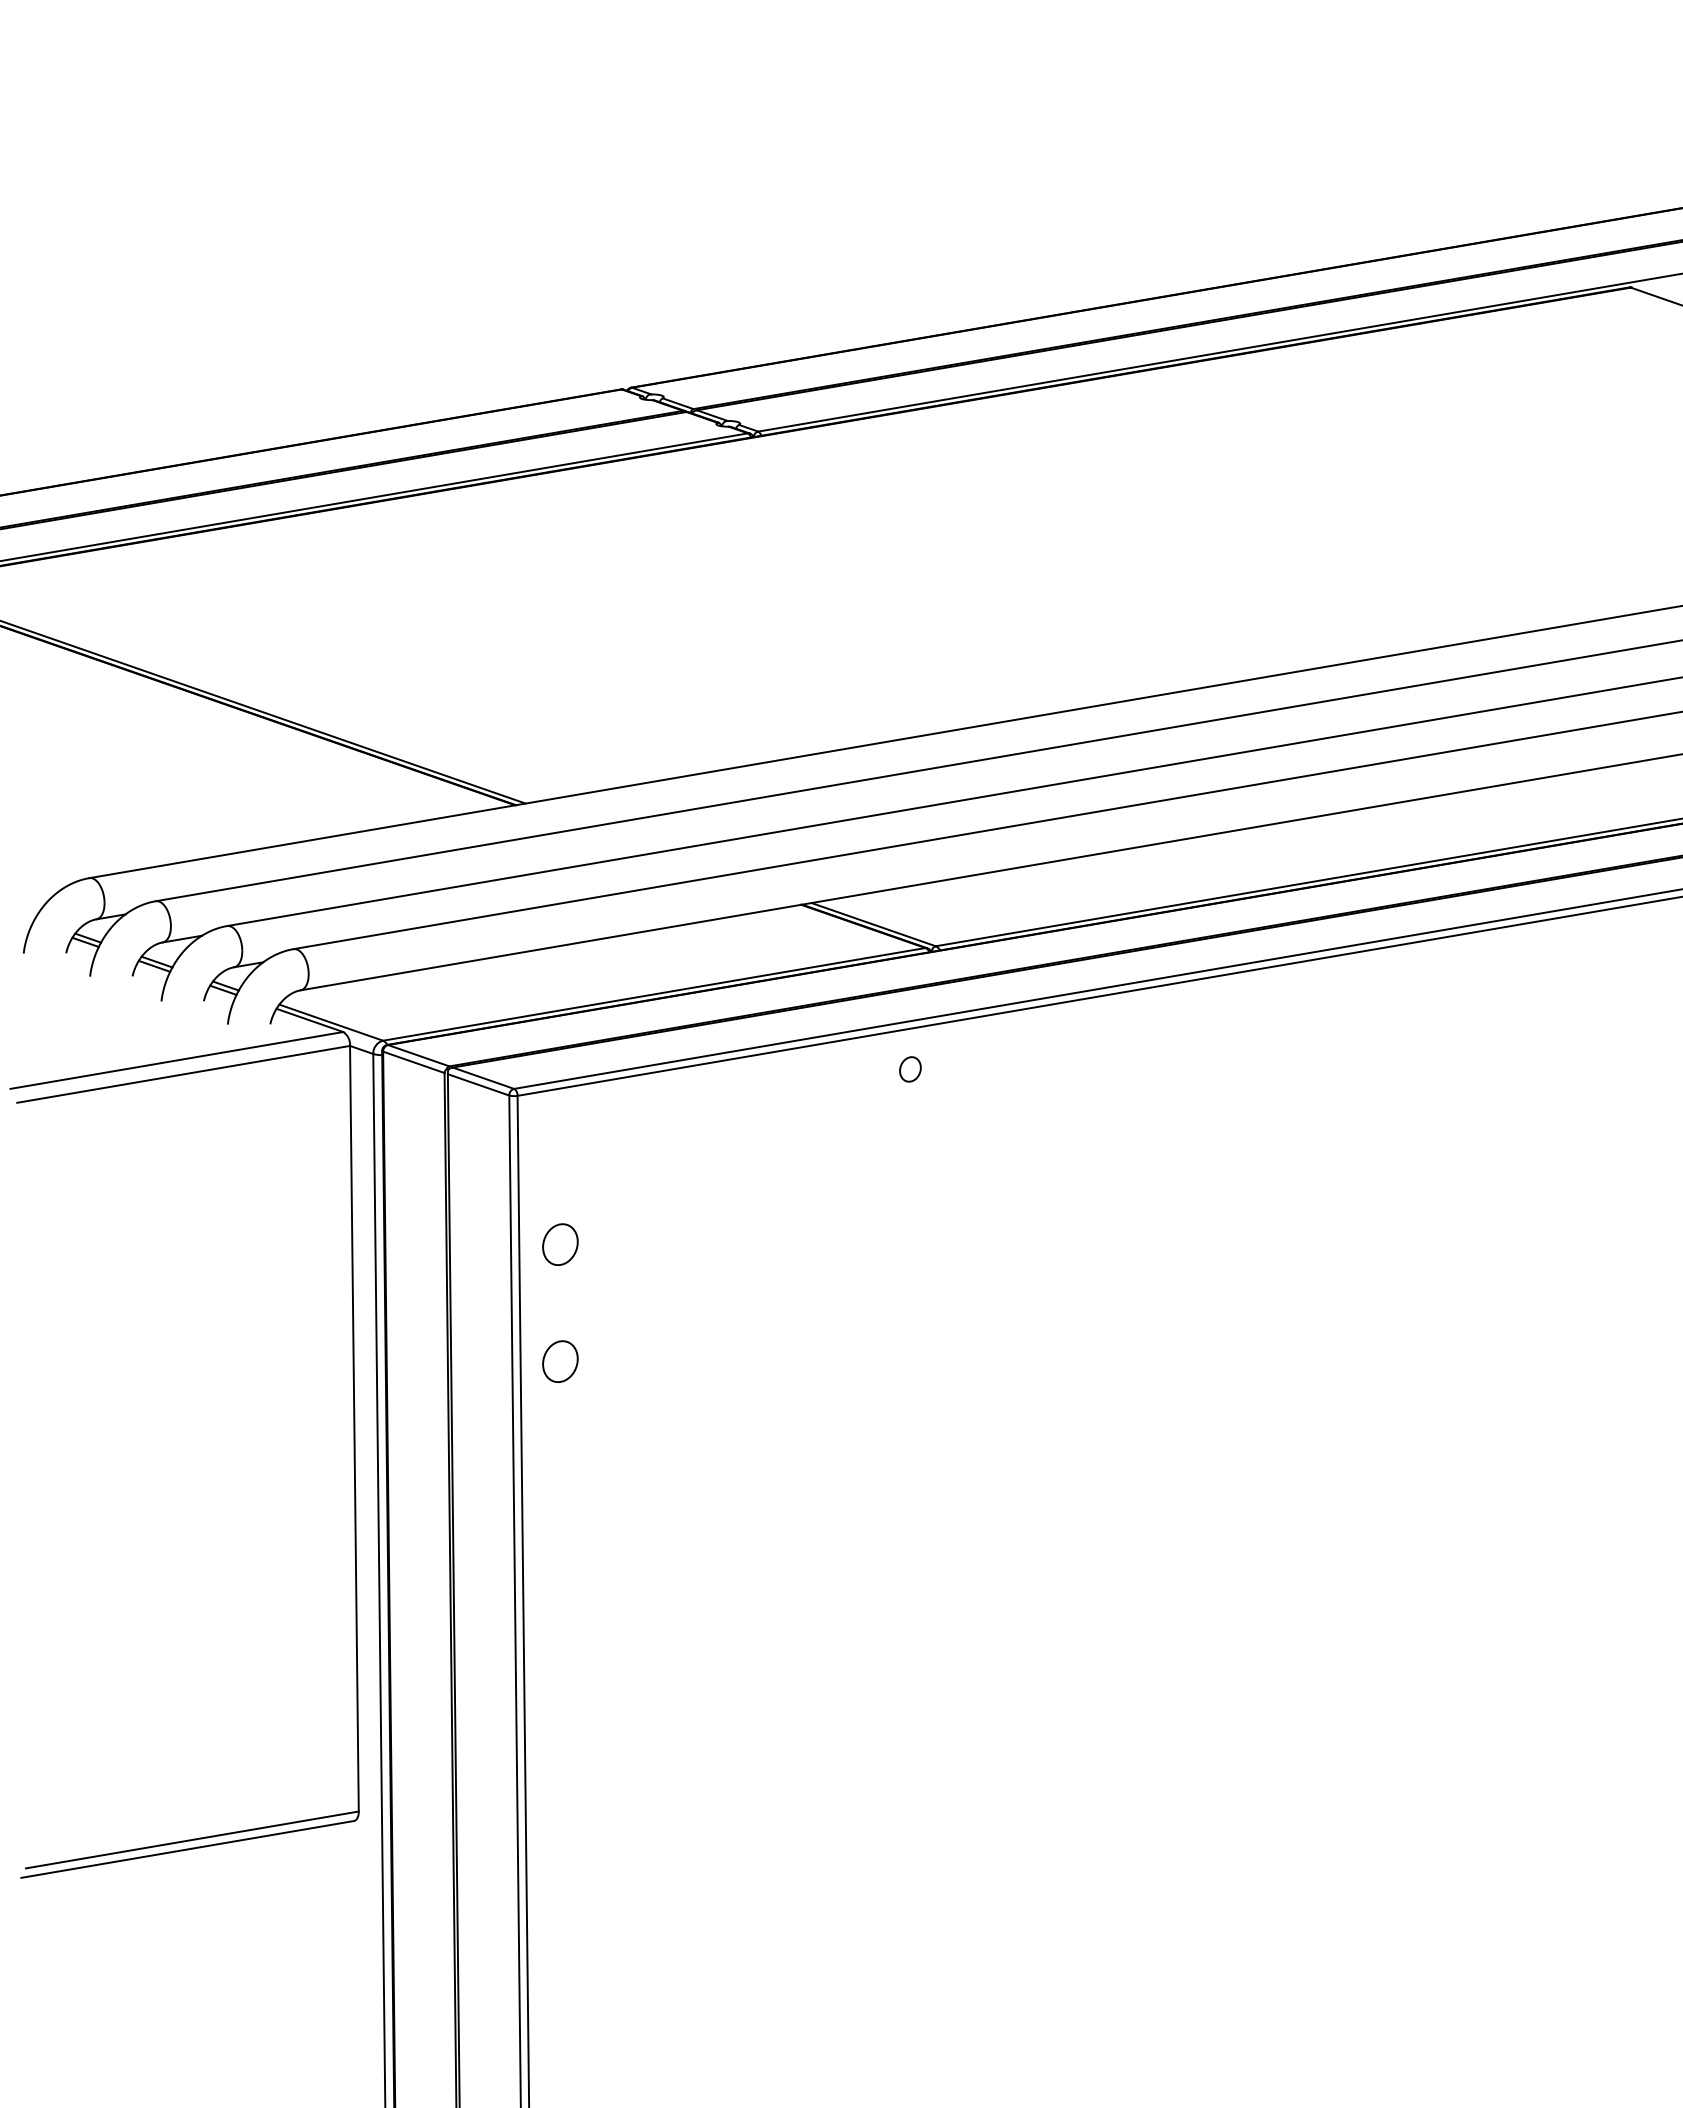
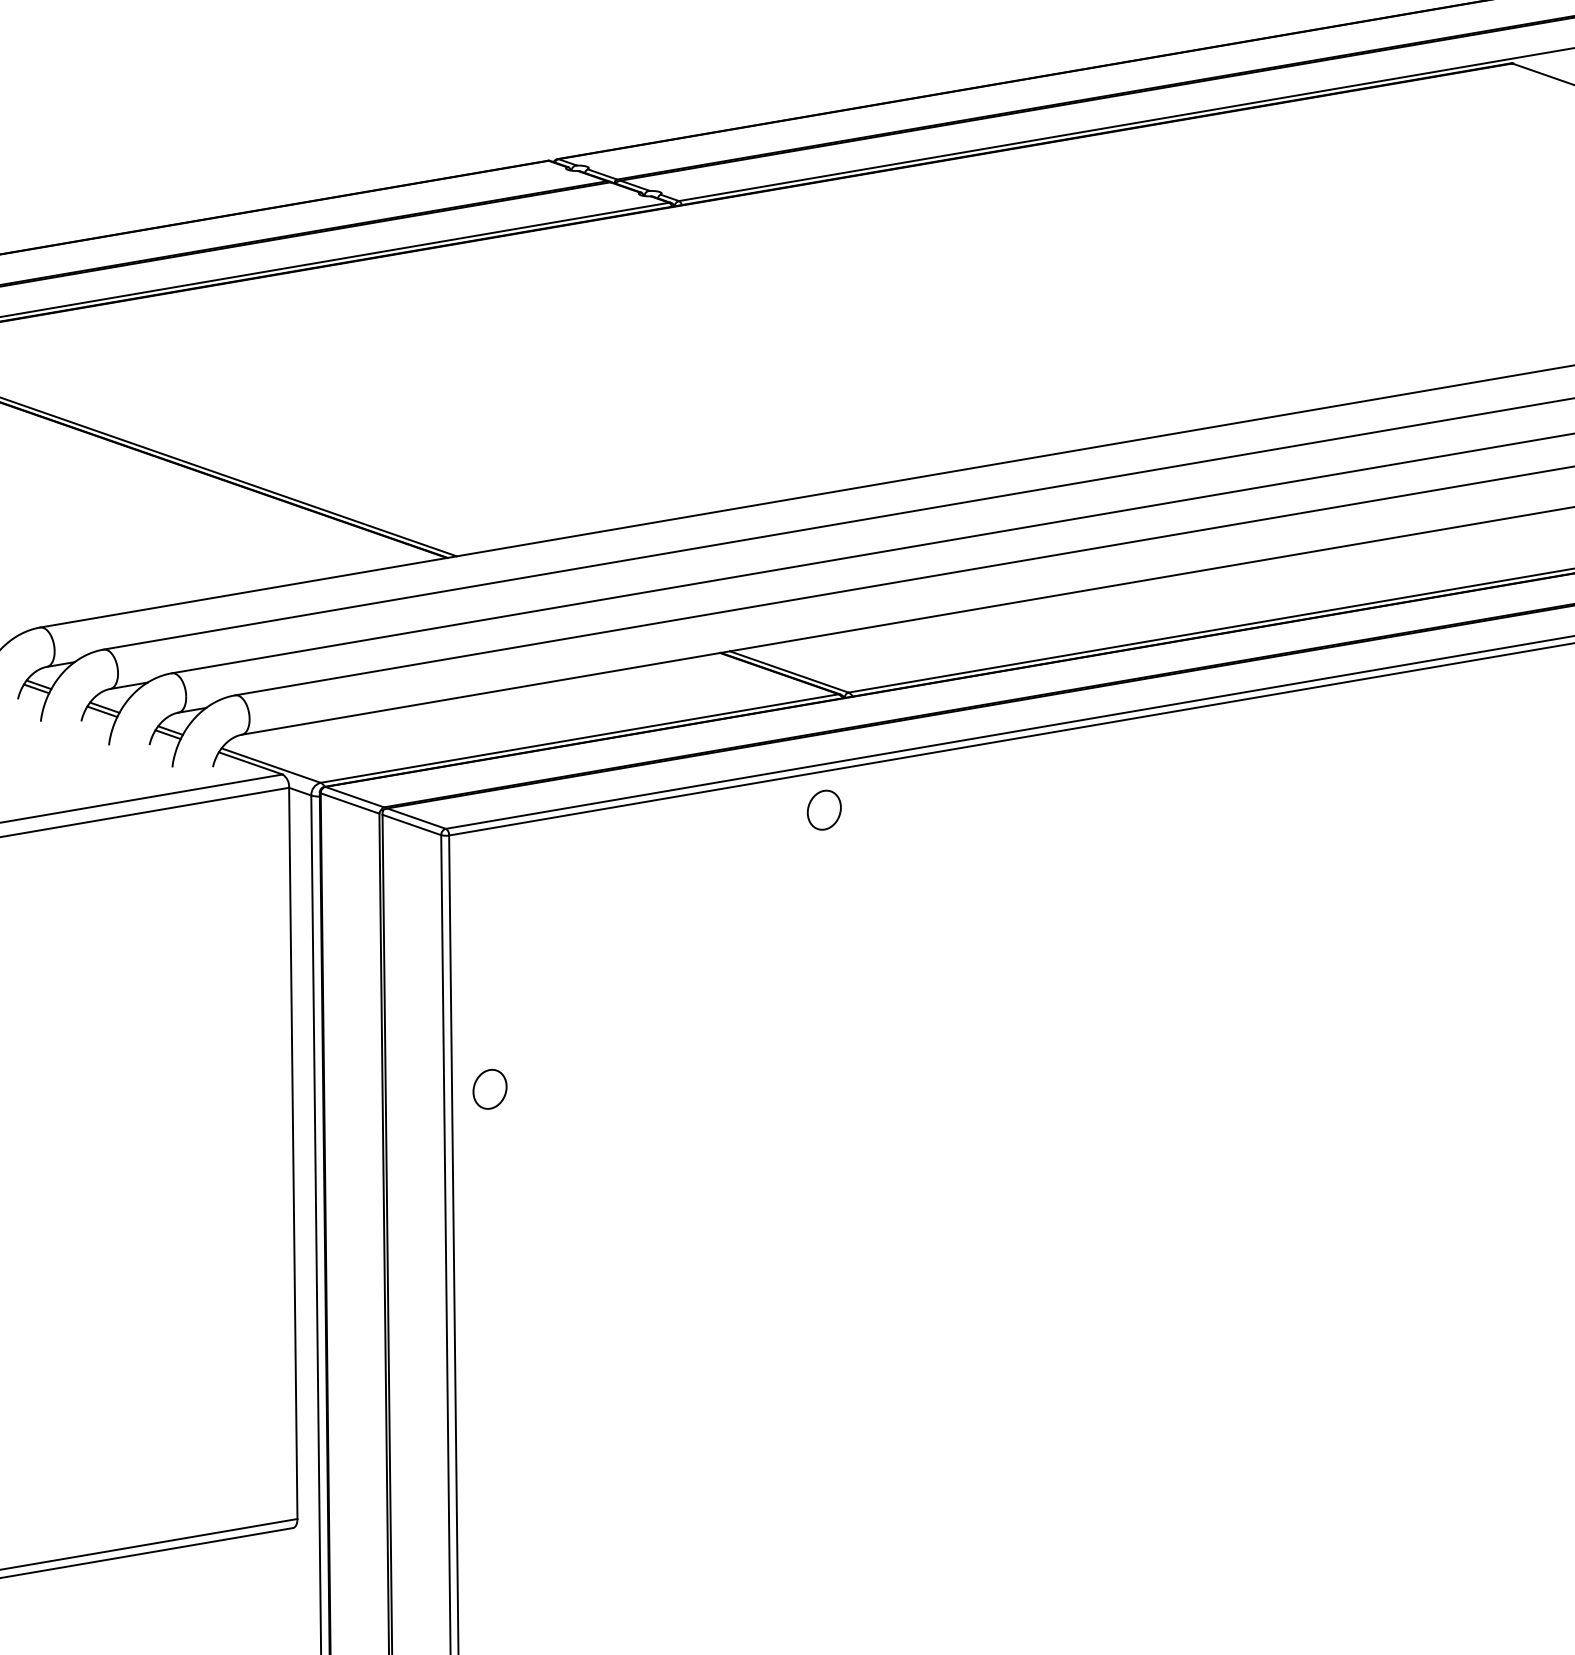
part: (910, 1069) -> (824, 810), size x1.67
part: (560, 1244) -> (490, 977), removed

